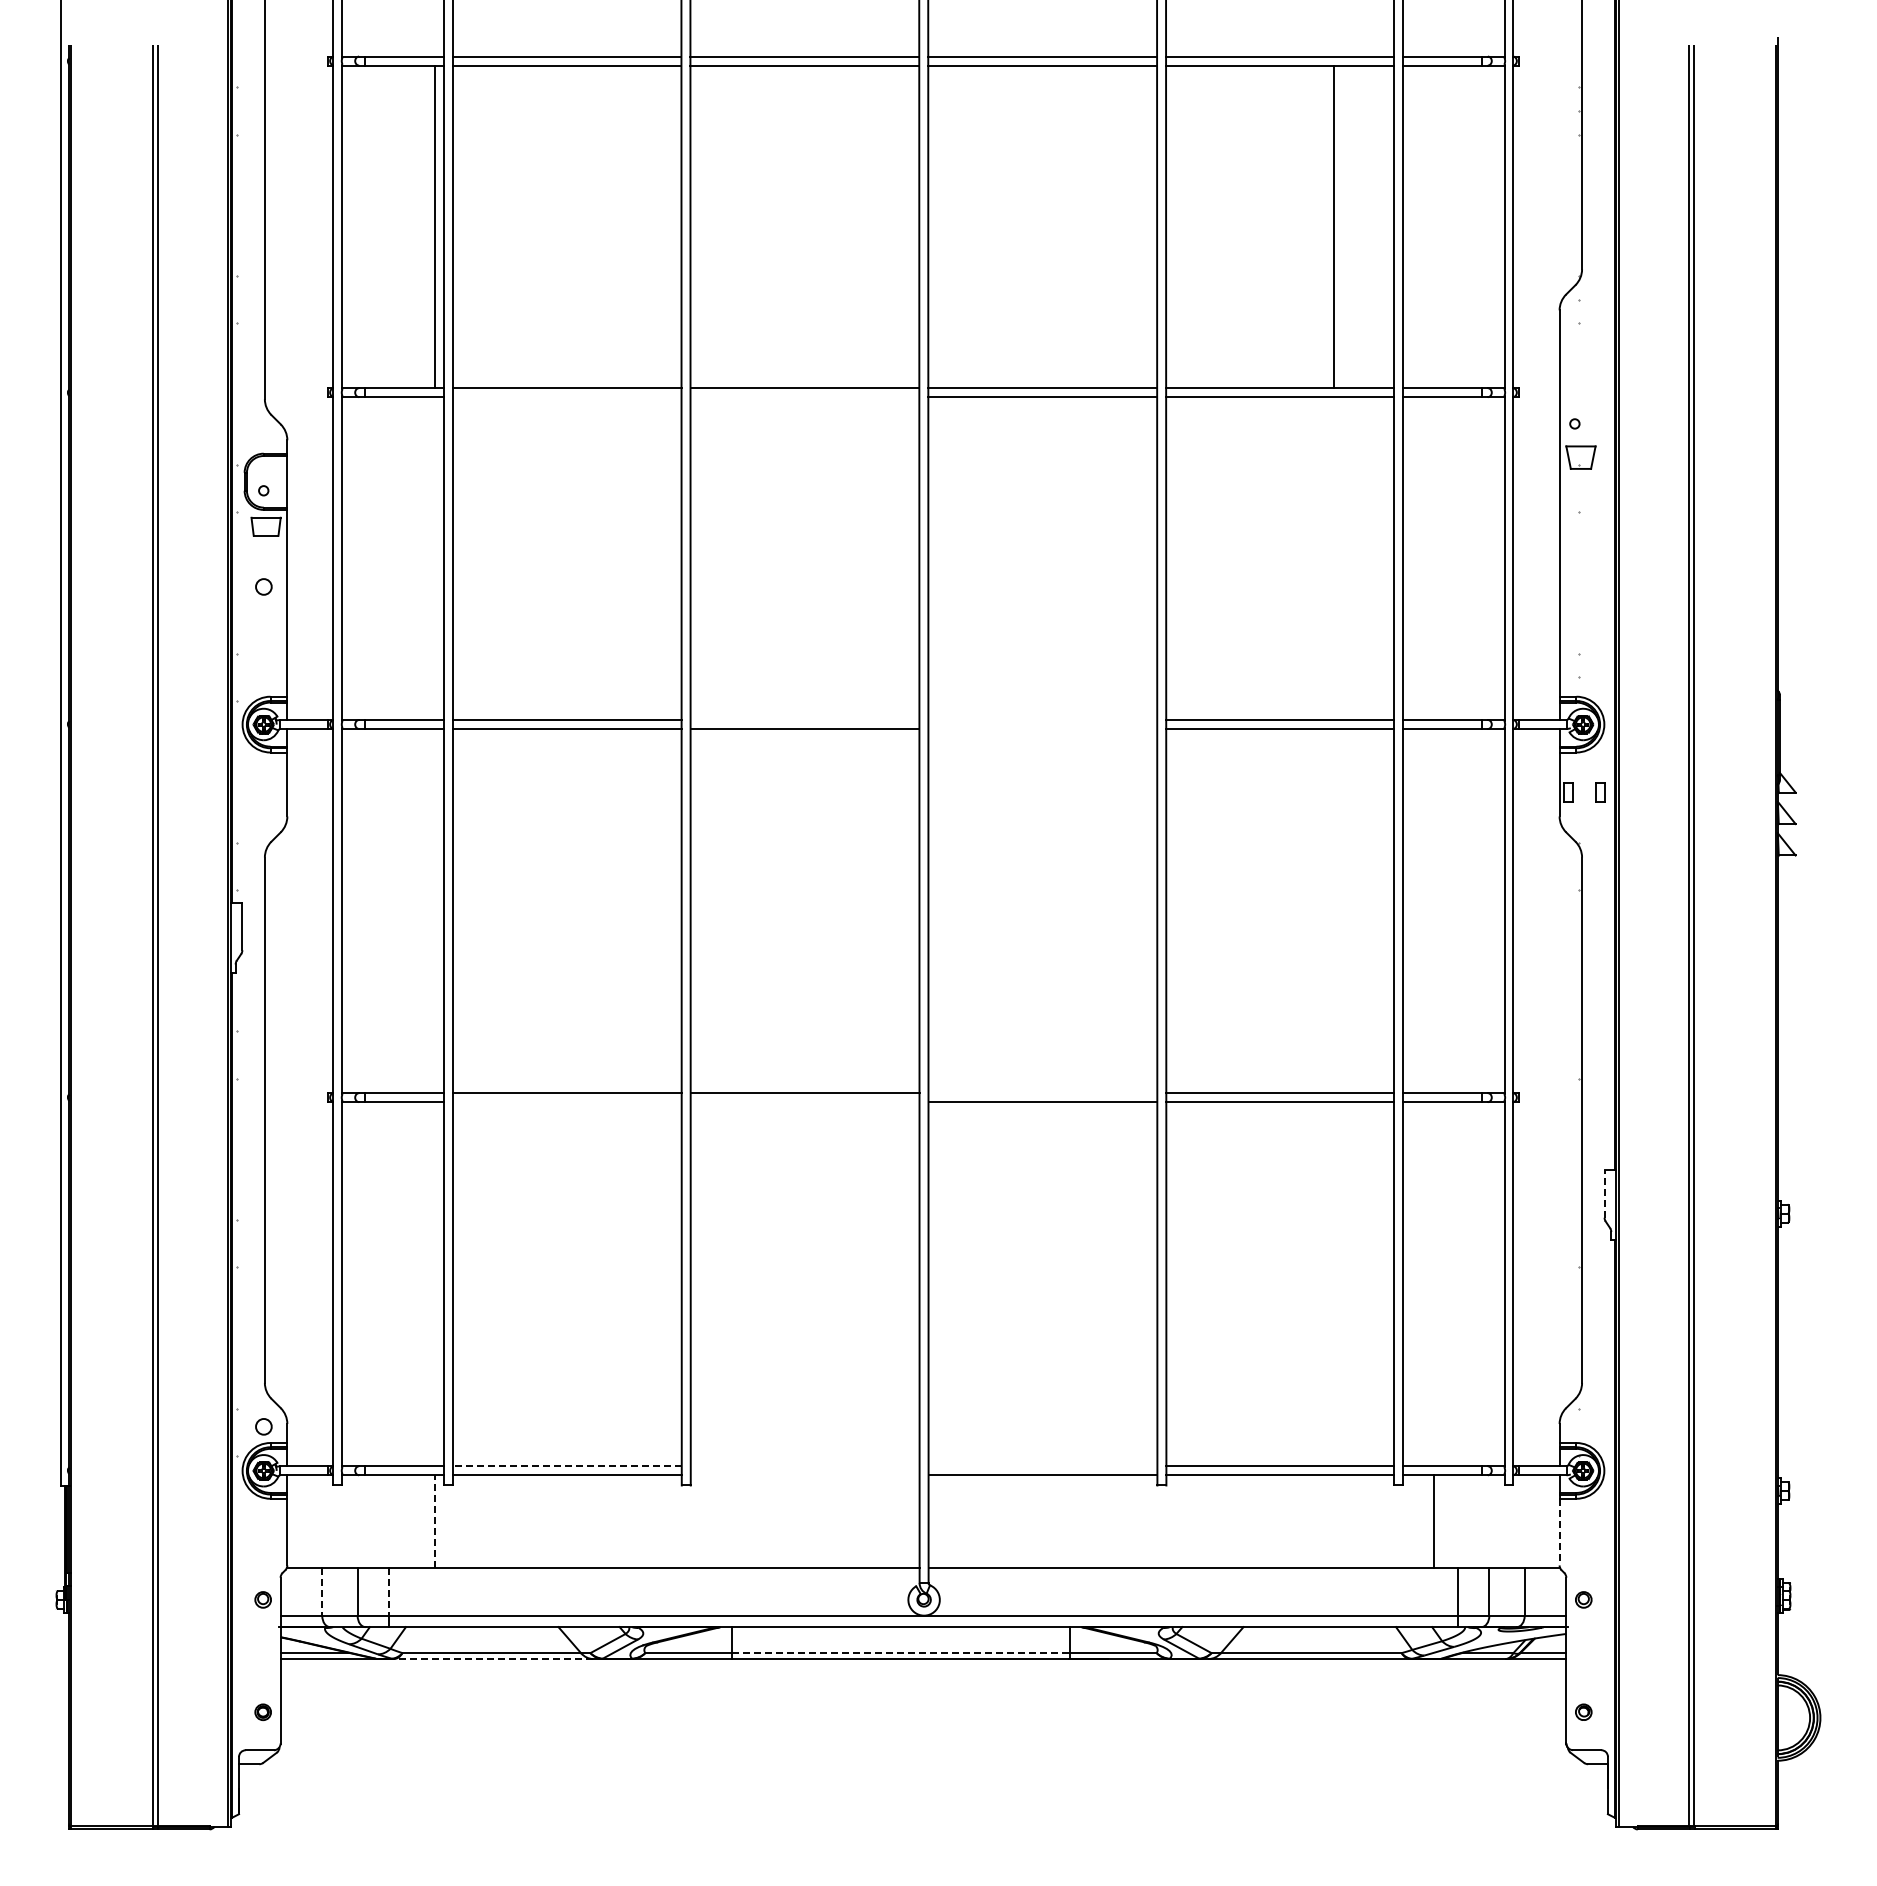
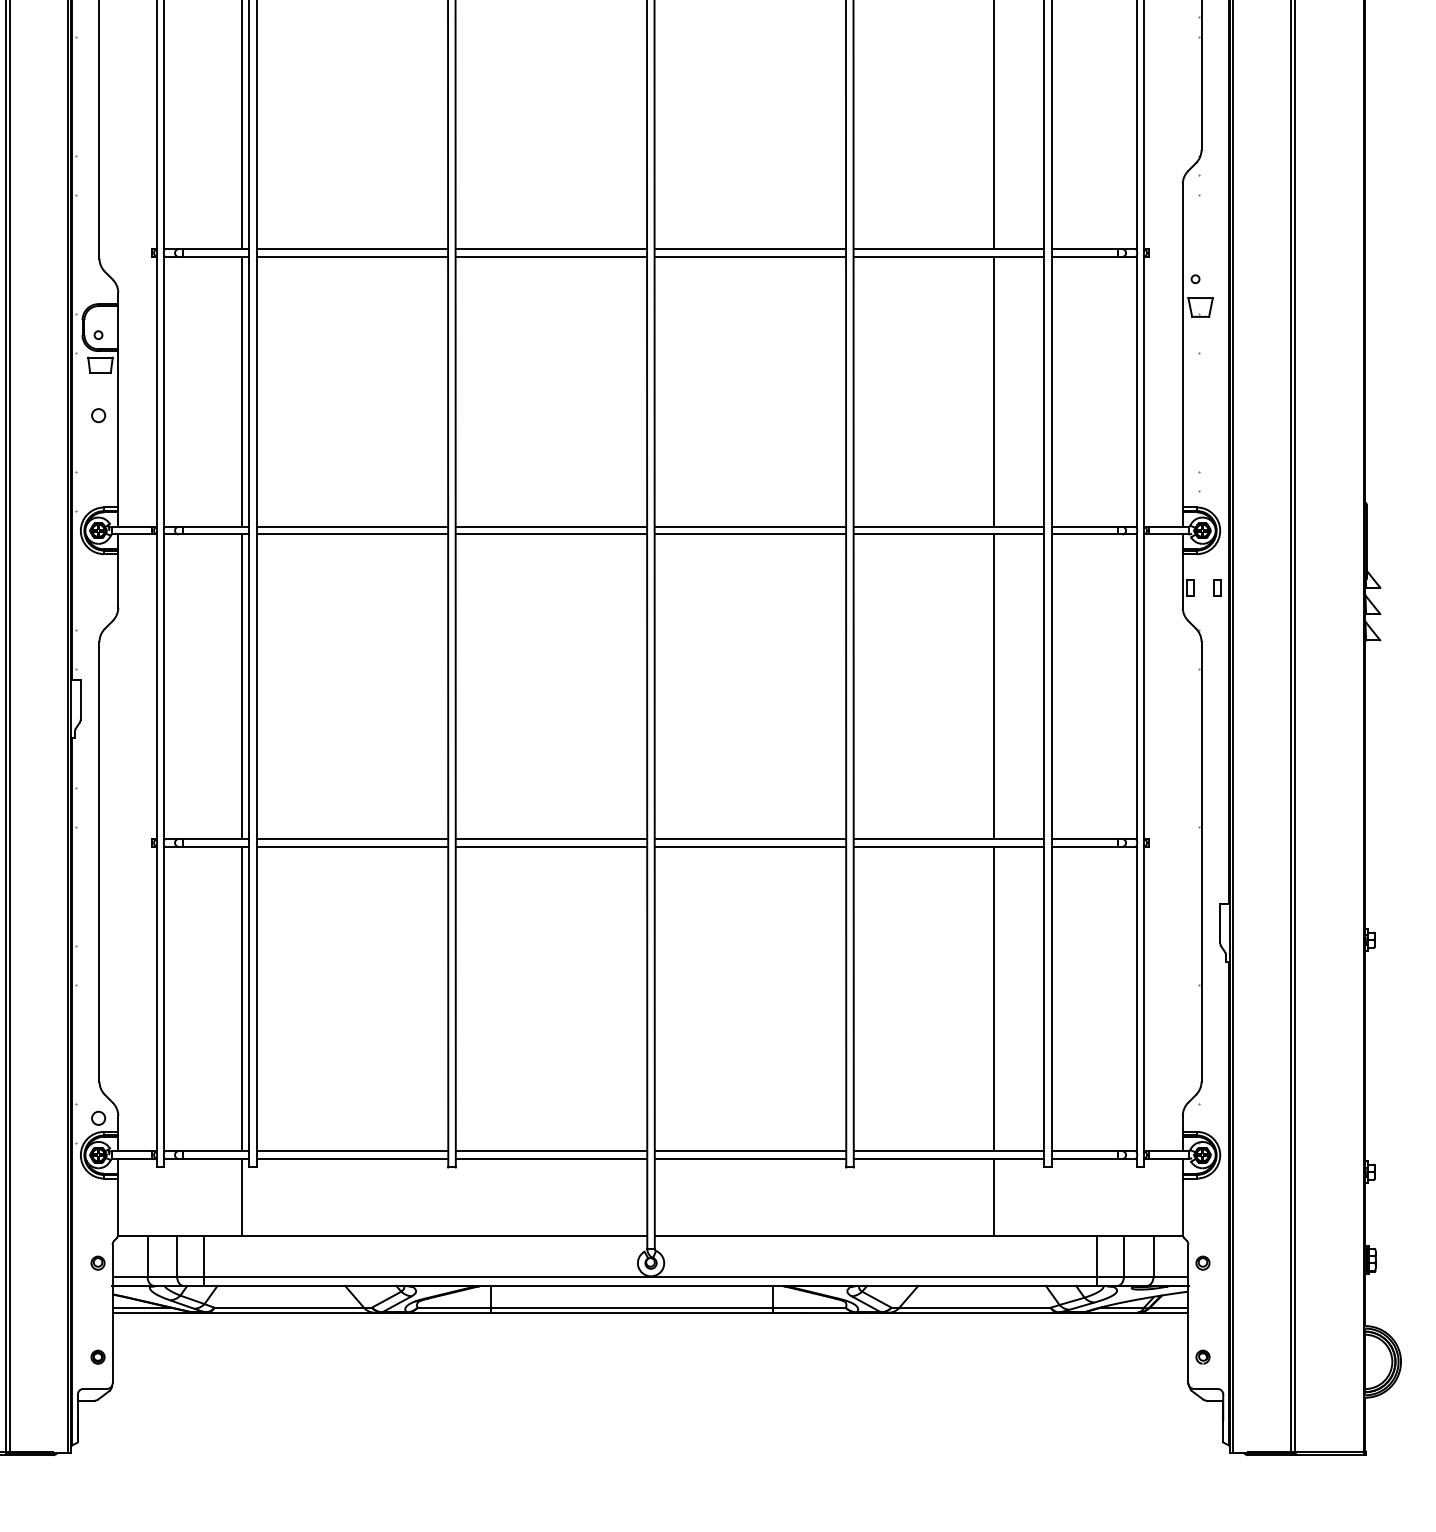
line: (566, 397) -> (351, 257), added
line: (804, 397) -> (550, 257), added
line: (434, 558) -> (241, 391), added
line: (1333, 558) -> (993, 391), added
line: (804, 720) -> (550, 527), added
line: (1042, 720) -> (750, 527), added
line: (1042, 728) -> (750, 534), added
line: (434, 910) -> (241, 686), added
line: (1333, 910) -> (993, 686), added
line: (1042, 1093) -> (750, 839), added
line: (566, 1102) -> (351, 846), added
line: (804, 1102) -> (550, 846), added
line: (1604, 1194) -> (1220, 923), dashed -> solid
line: (434, 1284) -> (241, 999), added
line: (1333, 1284) -> (993, 999), added
line: (566, 1466) -> (351, 1151), dashed -> solid
line: (804, 1466) -> (550, 1151), added
line: (1042, 1466) -> (750, 1151), added
line: (804, 1475) -> (550, 1159), added
line: (434, 1520) -> (241, 1196), dashed -> solid
line: (1433, 1521) -> (993, 1197), moved
line: (1559, 1532) -> (1182, 1206), dashed -> solid
line: (322, 1592) -> (147, 1256), dashed -> solid
line: (389, 1592) -> (203, 1256), dashed -> solid
line: (901, 1653) -> (632, 1308), dashed -> solid
line: (493, 1659) -> (290, 1313), dashed -> solid

